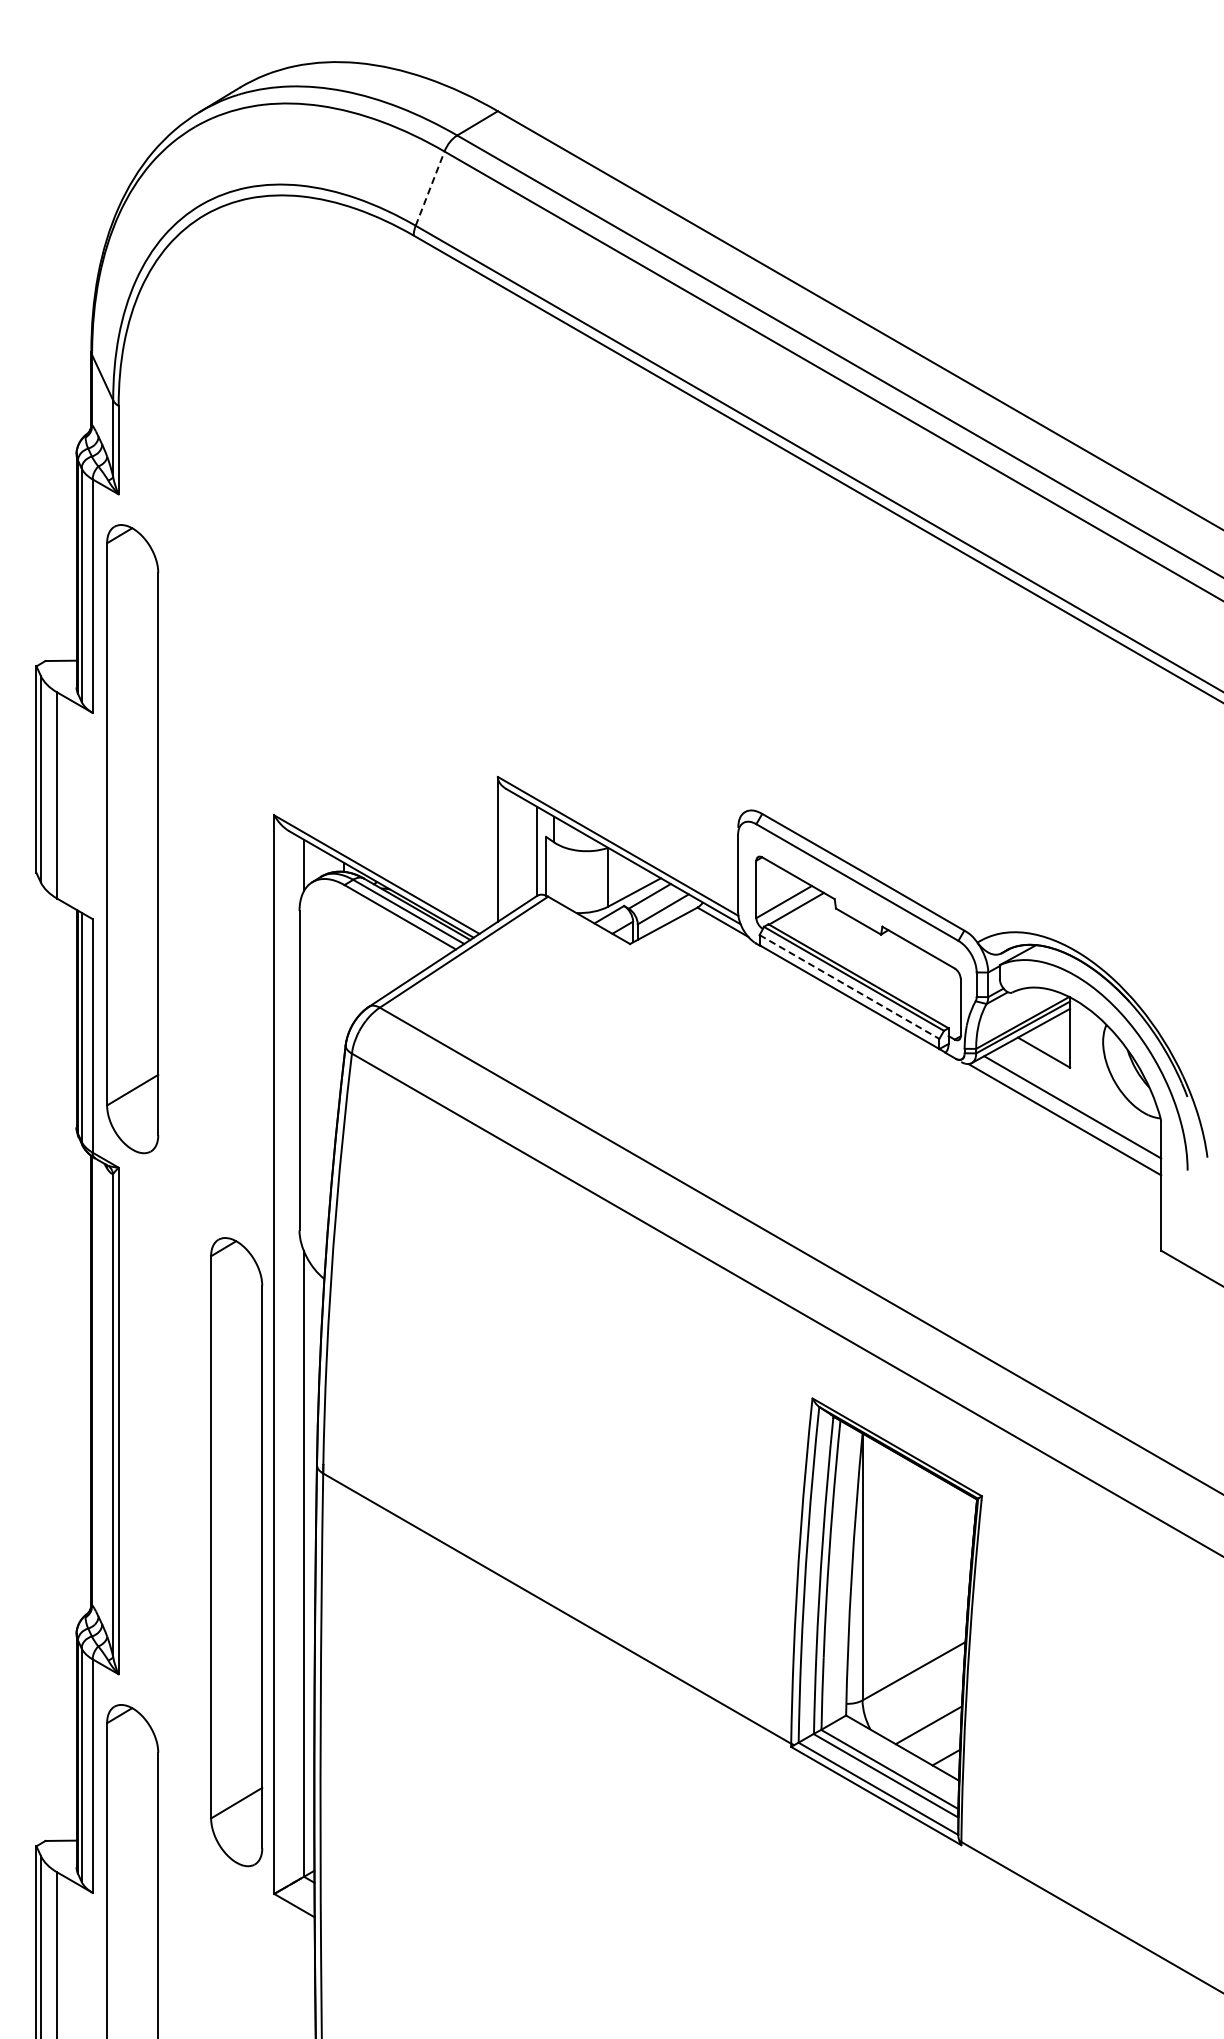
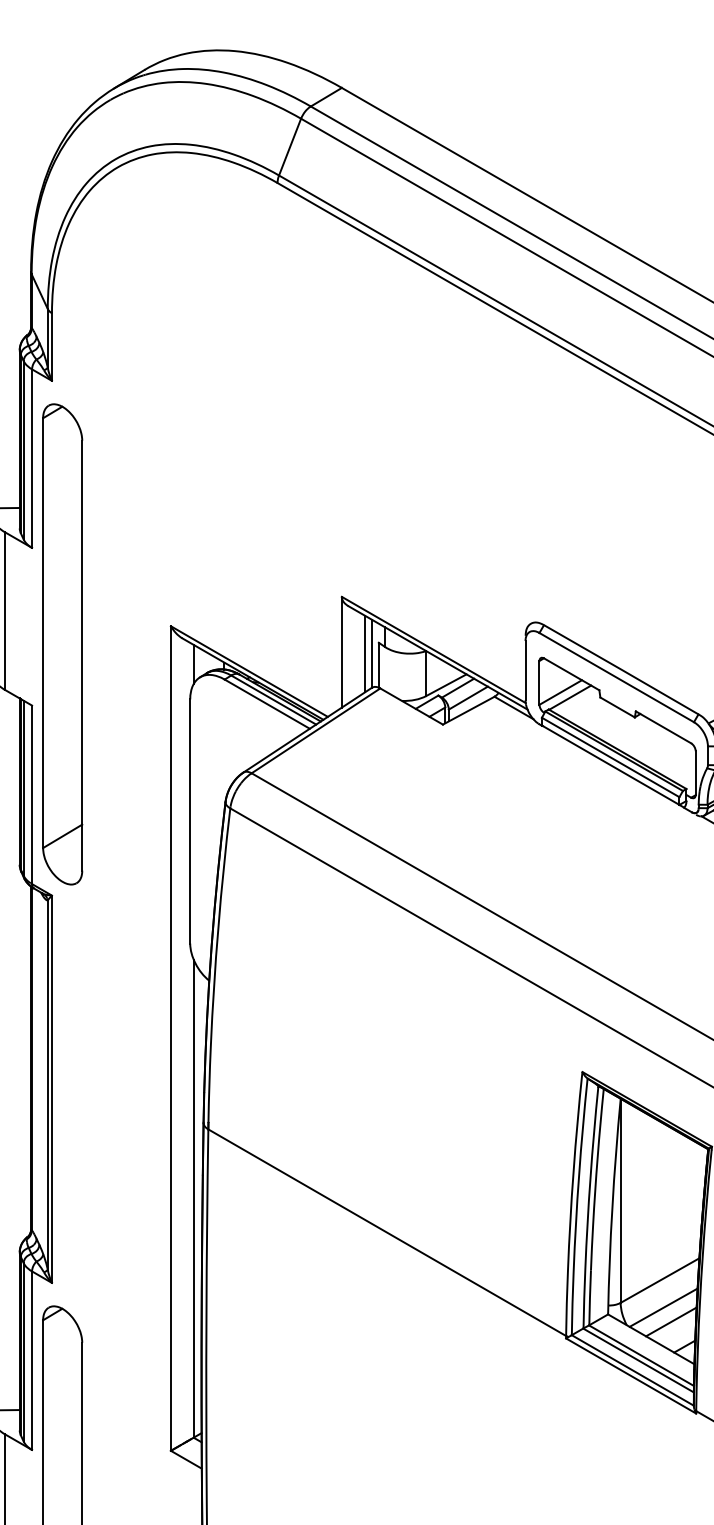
line: (430, 188) -> (290, 147), dashed -> solid
line: (527, 851) -> (364, 653), added
line: (849, 987) -> (610, 757), dashed -> solid
part: (236, 1552) -> (142, 1189), removed
line: (918, 1706) -> (663, 1307), added

